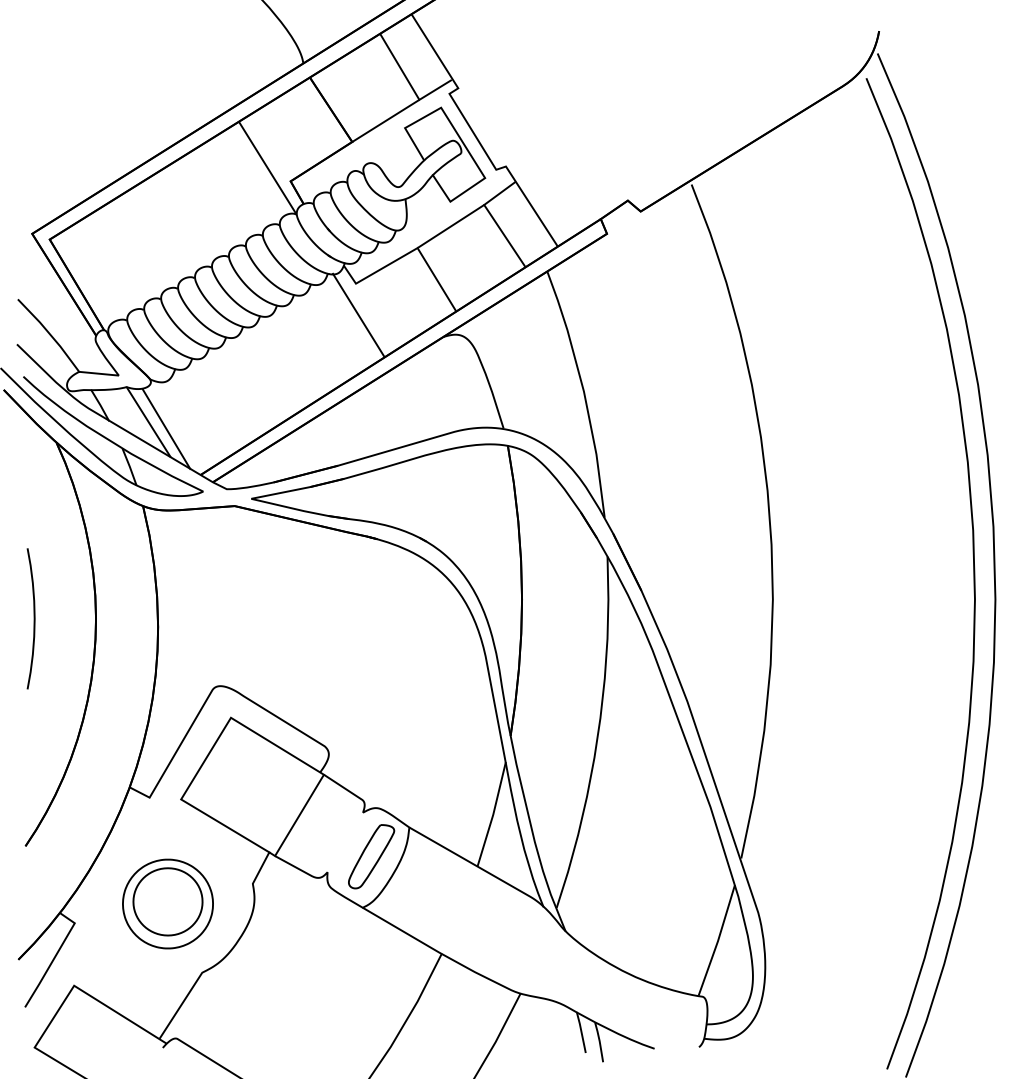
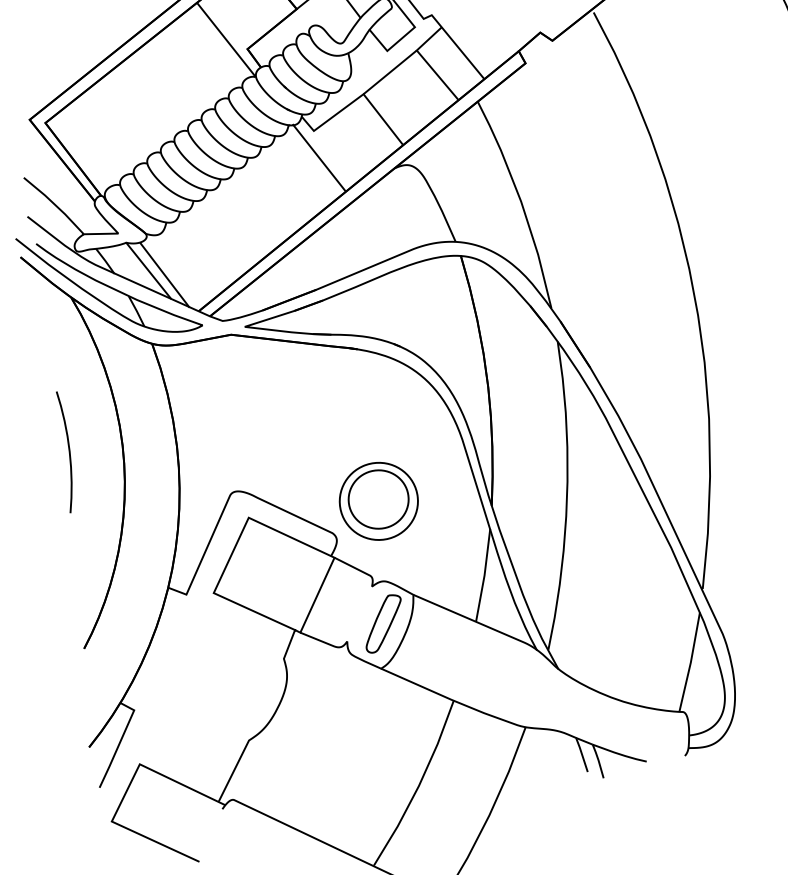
part: (167, 903) -> (378, 500), moved

